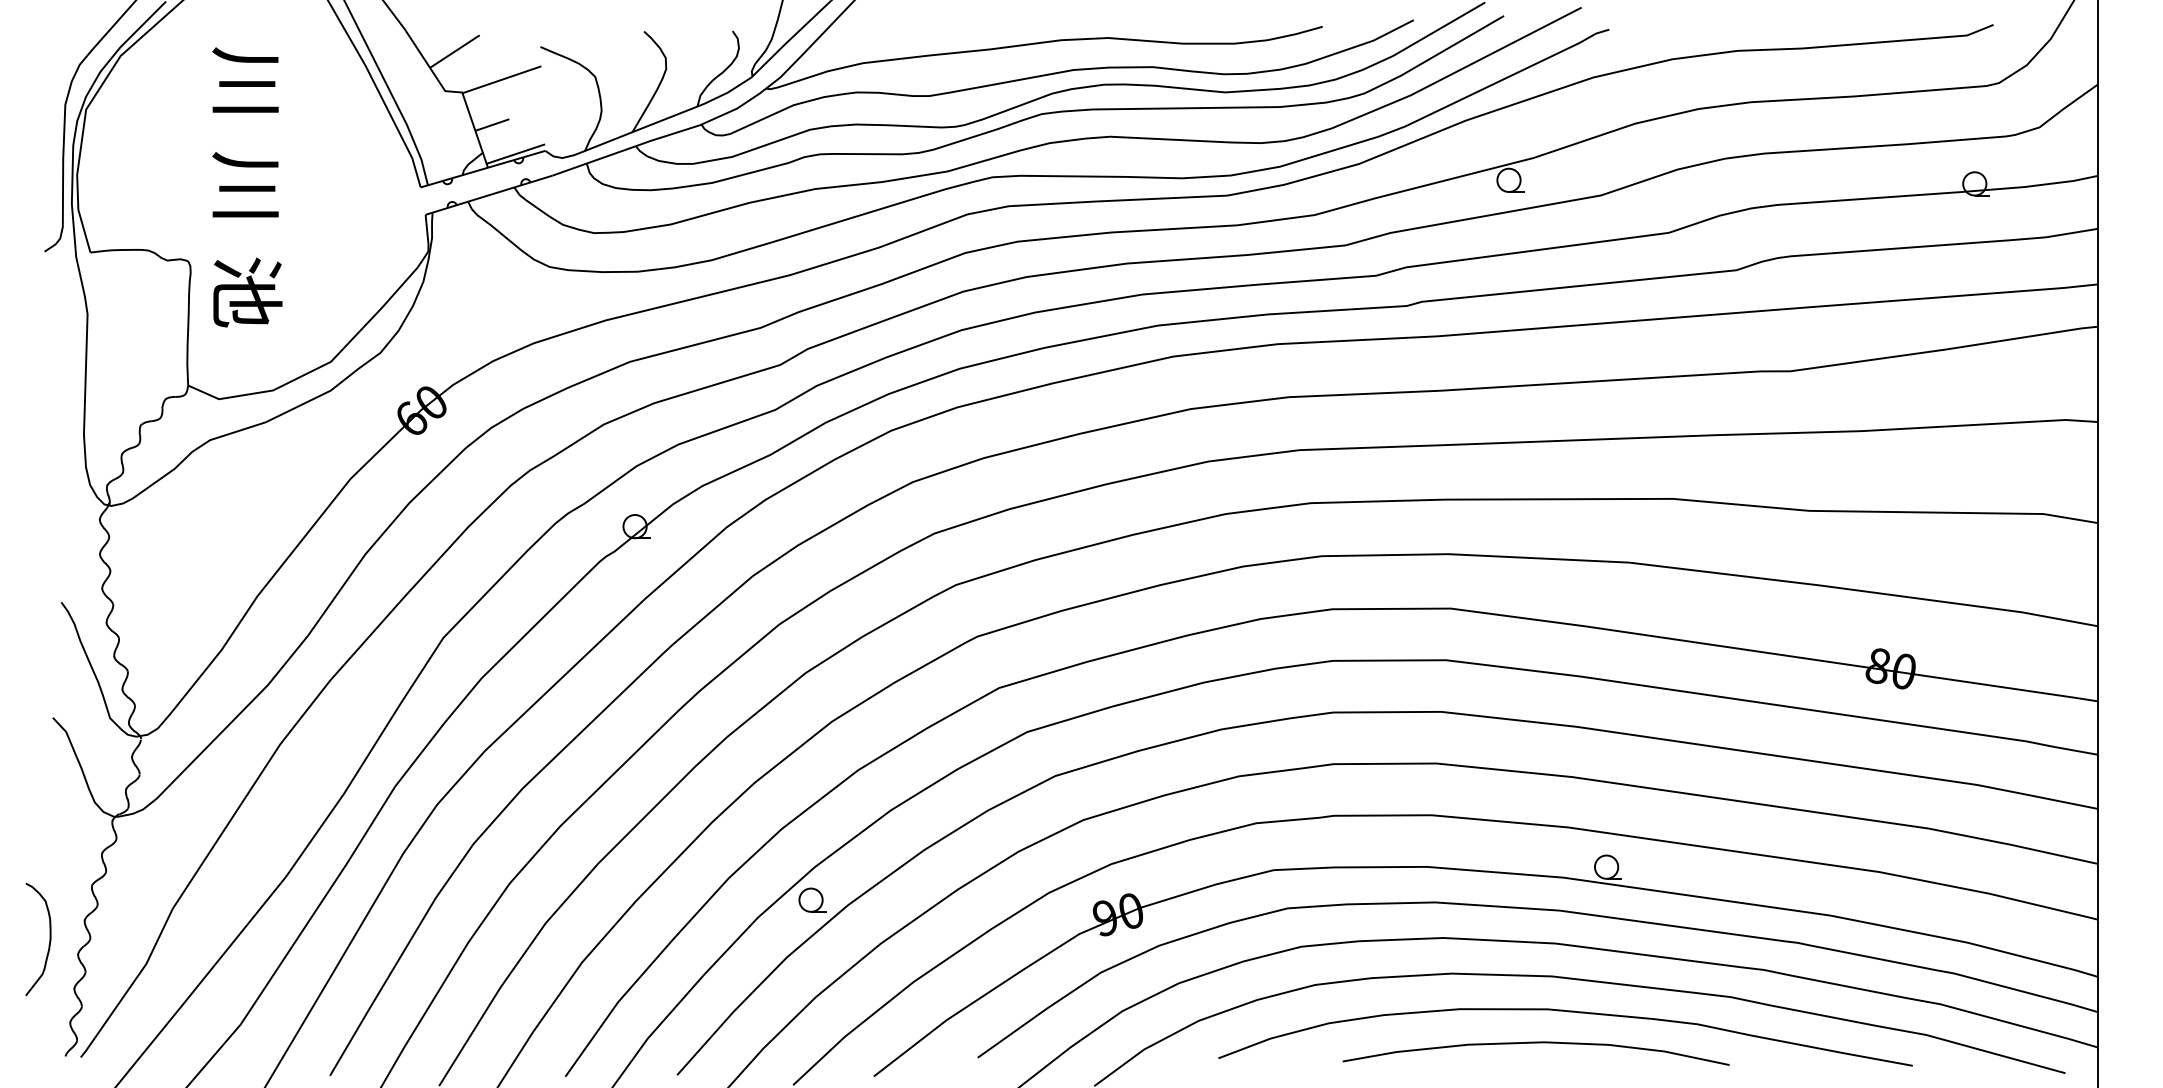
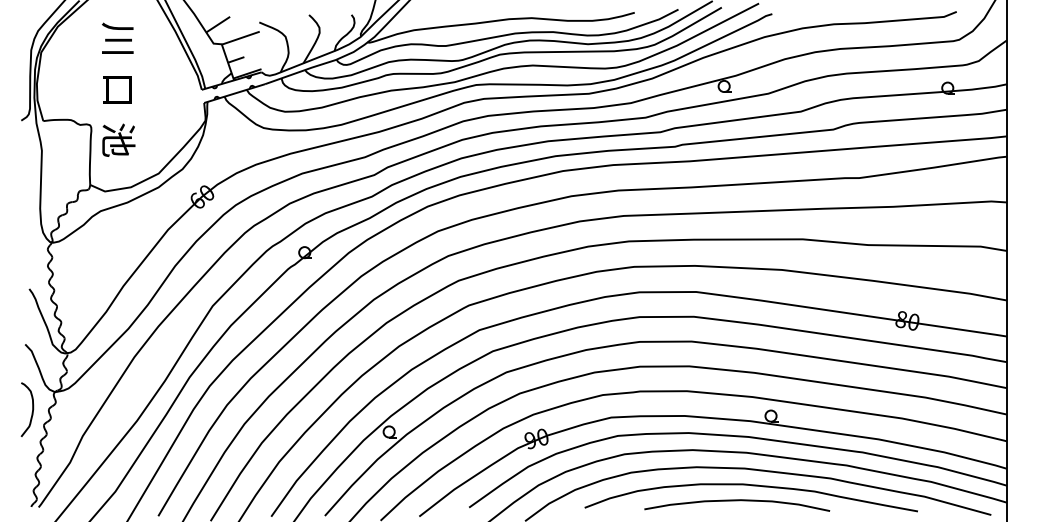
text: (245, 184) -> (117, 88), 川 -> 口
curve: (49, 938) -> (32, 409), moved

